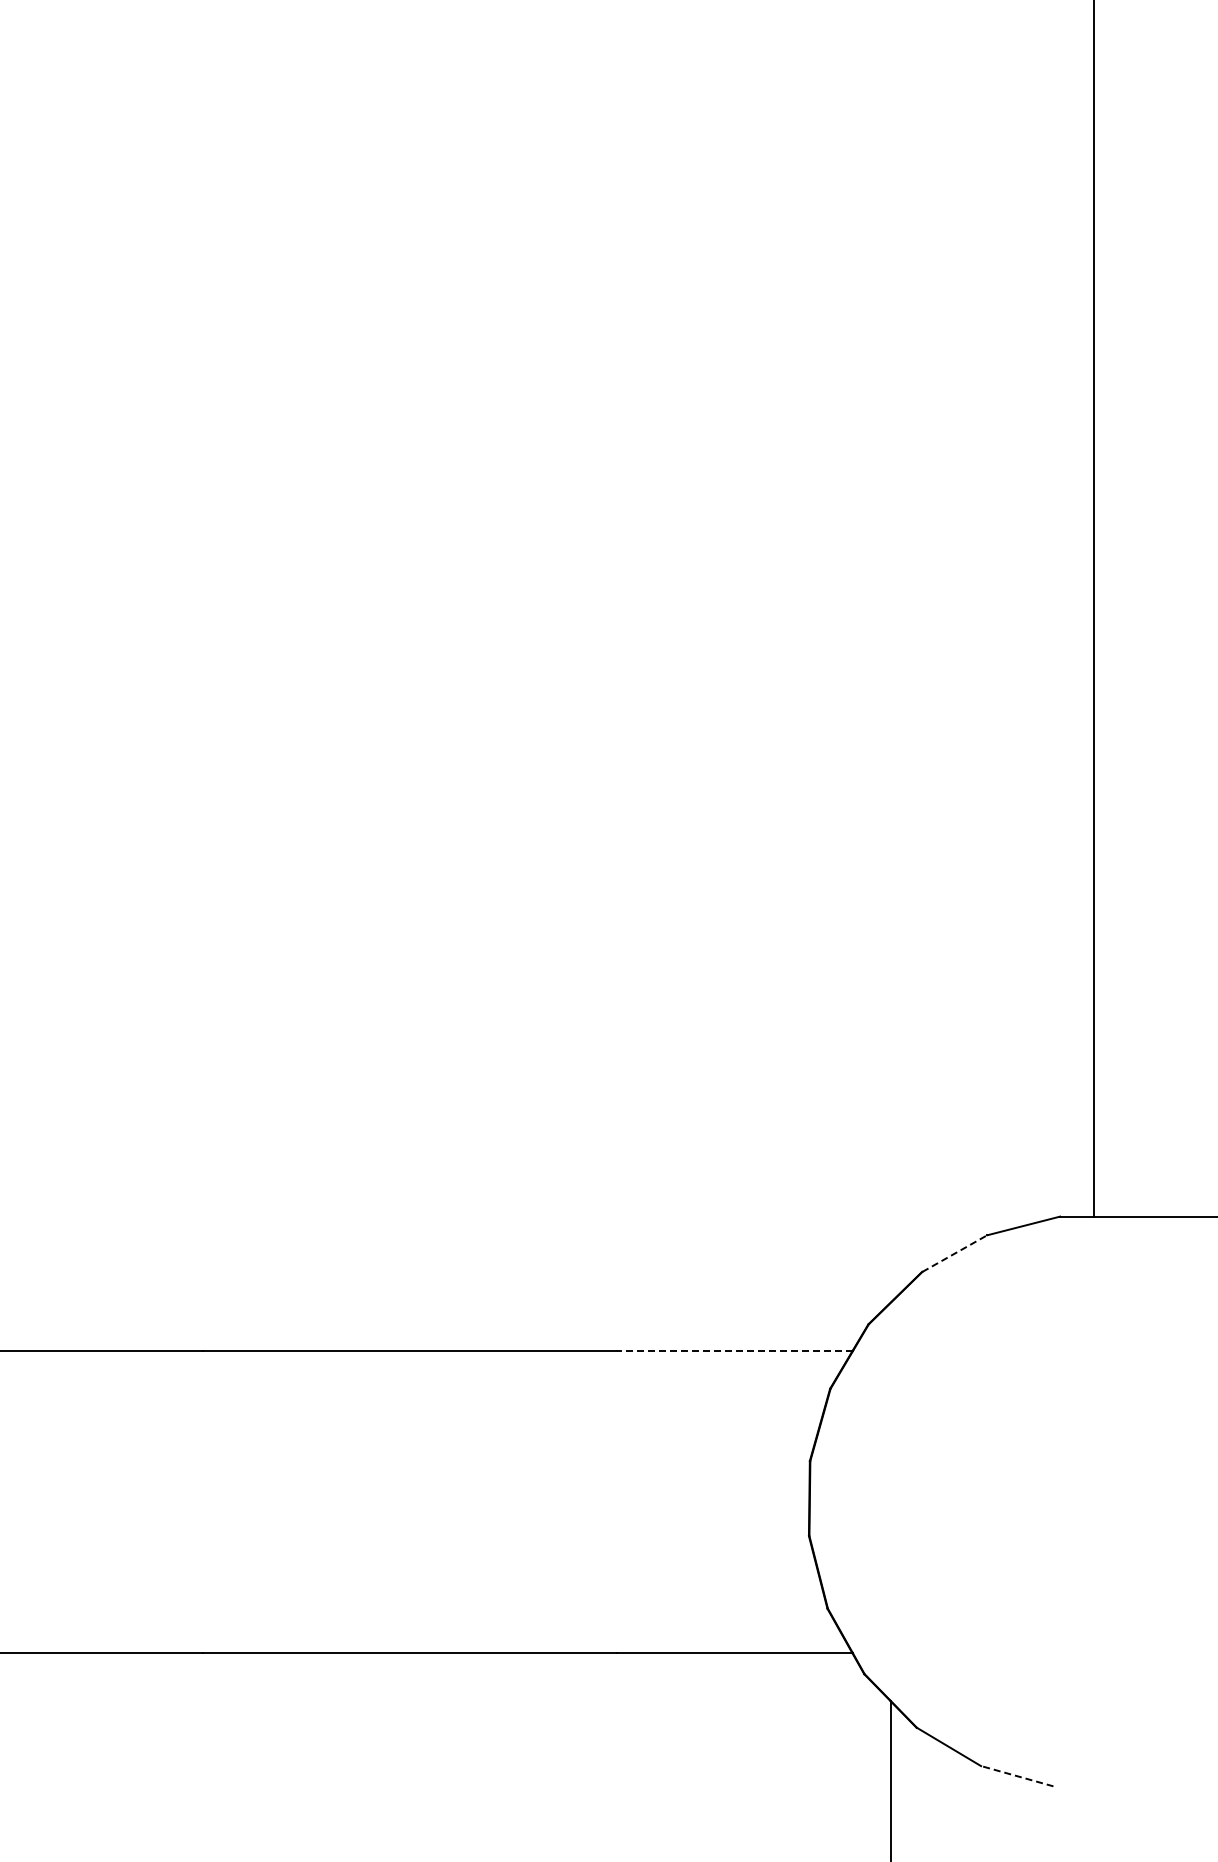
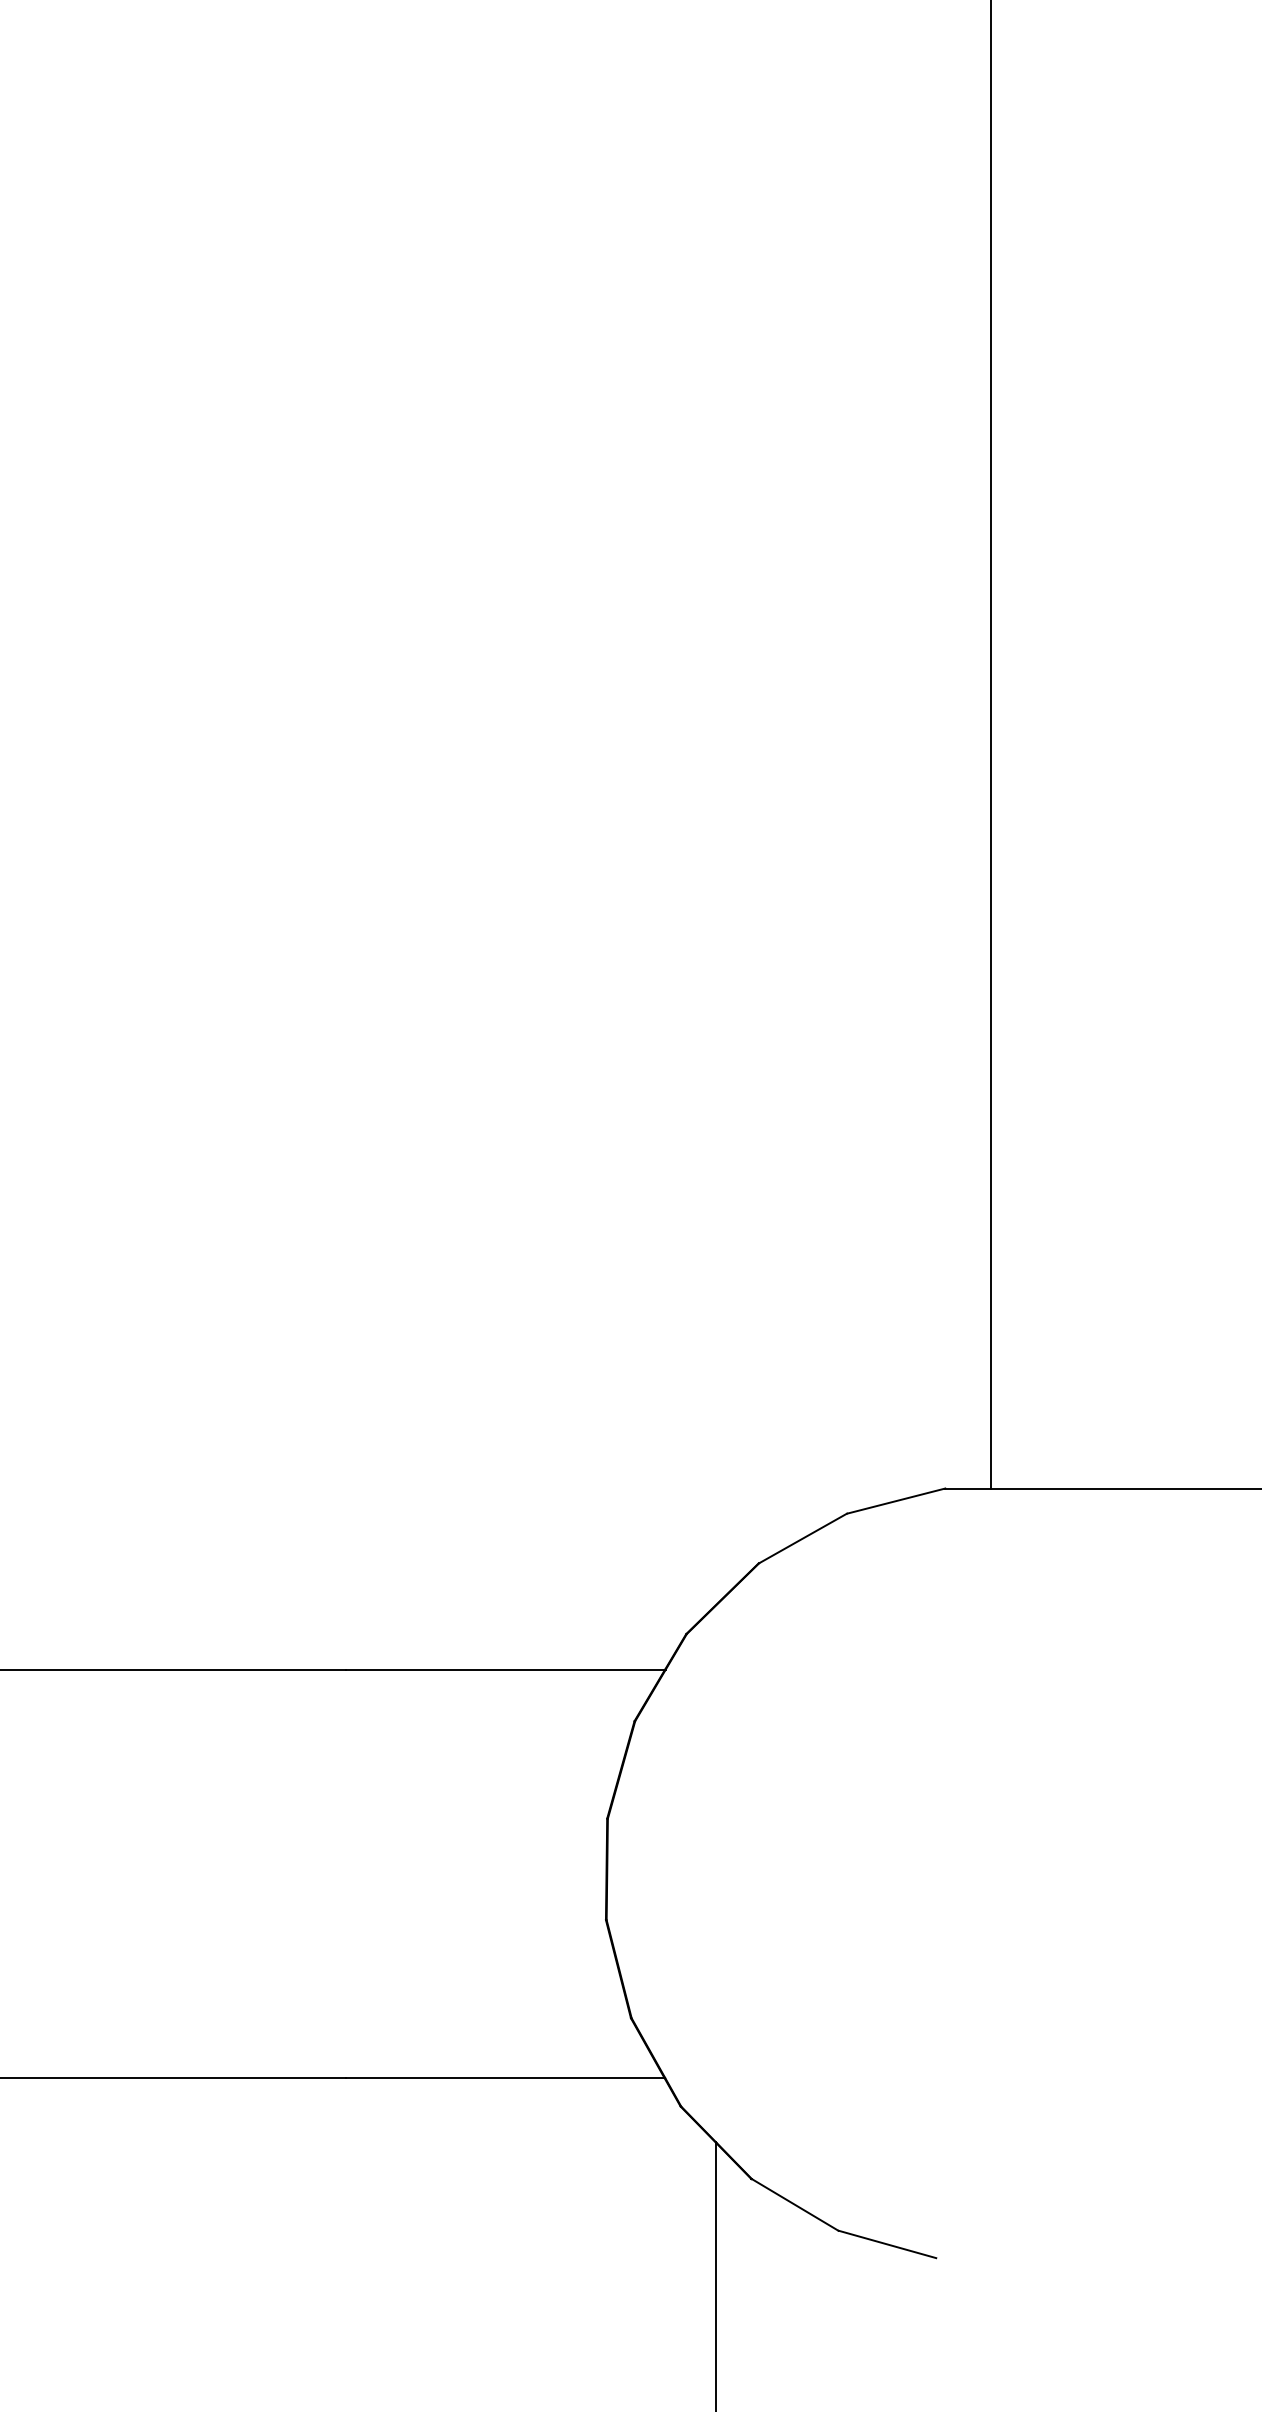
line: (955, 1253) -> (803, 1538), dashed -> solid
line: (734, 1350) -> (505, 1669), dashed -> solid
line: (1016, 1776) -> (886, 2244), dashed -> solid

